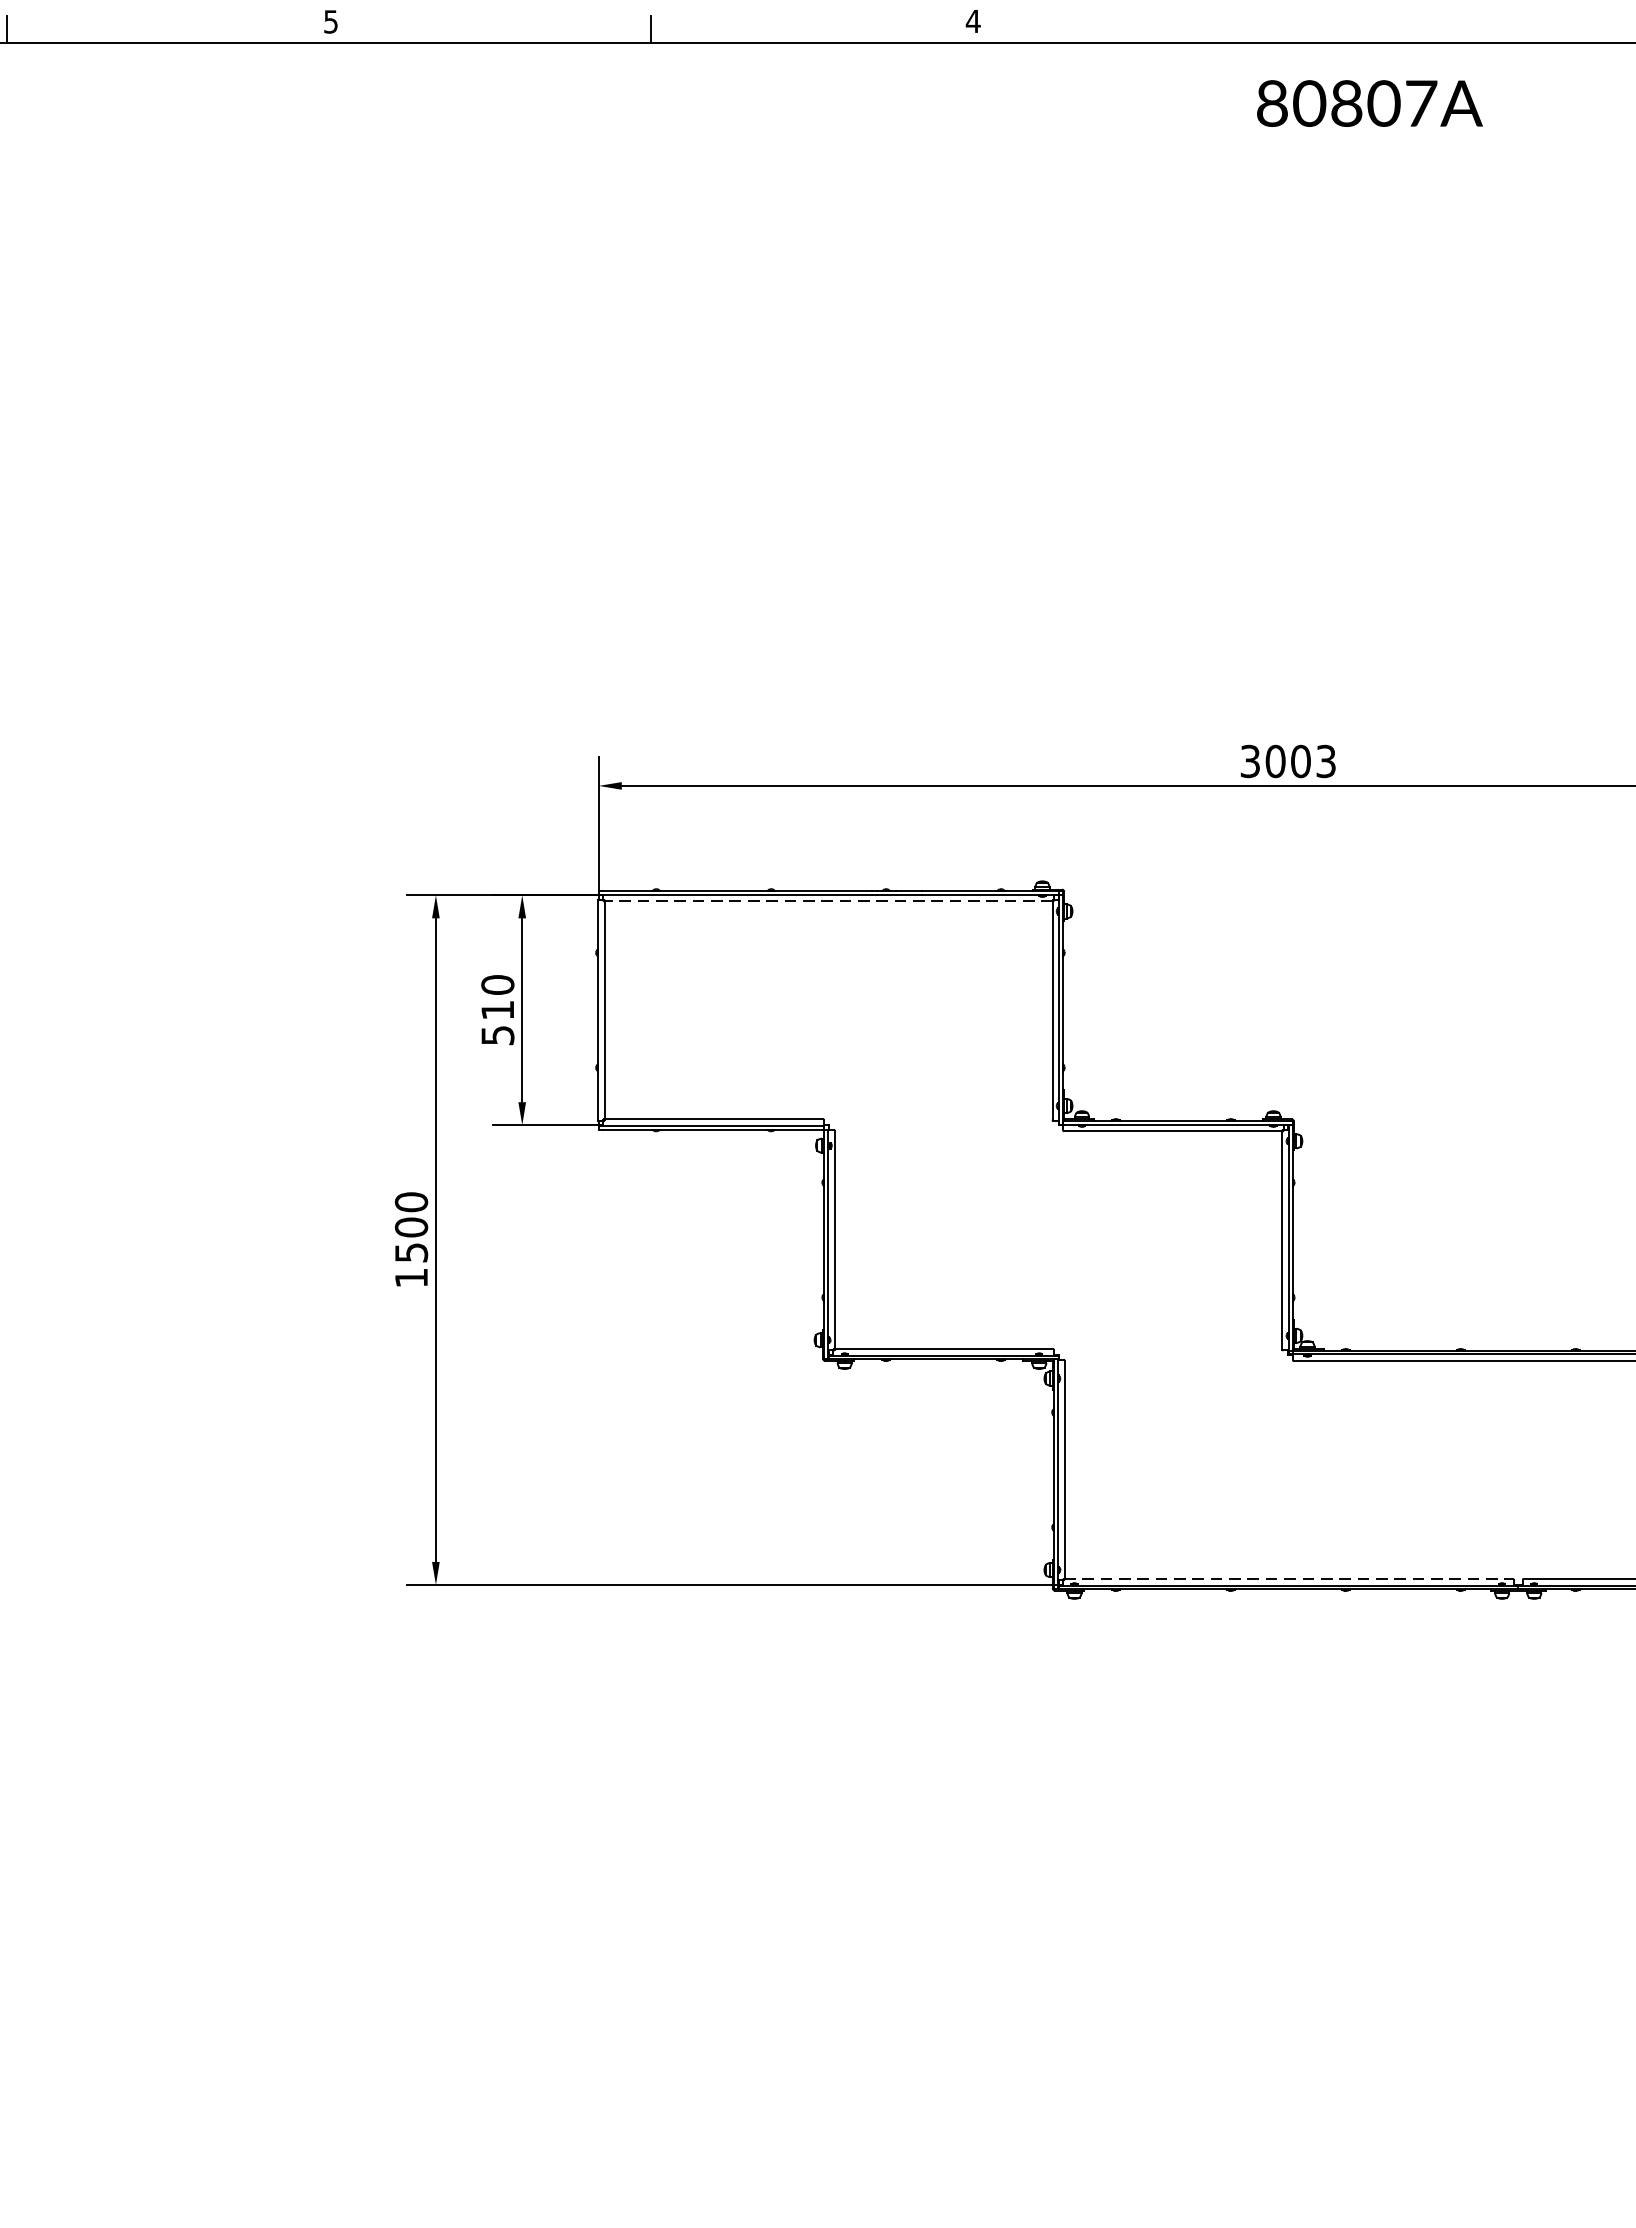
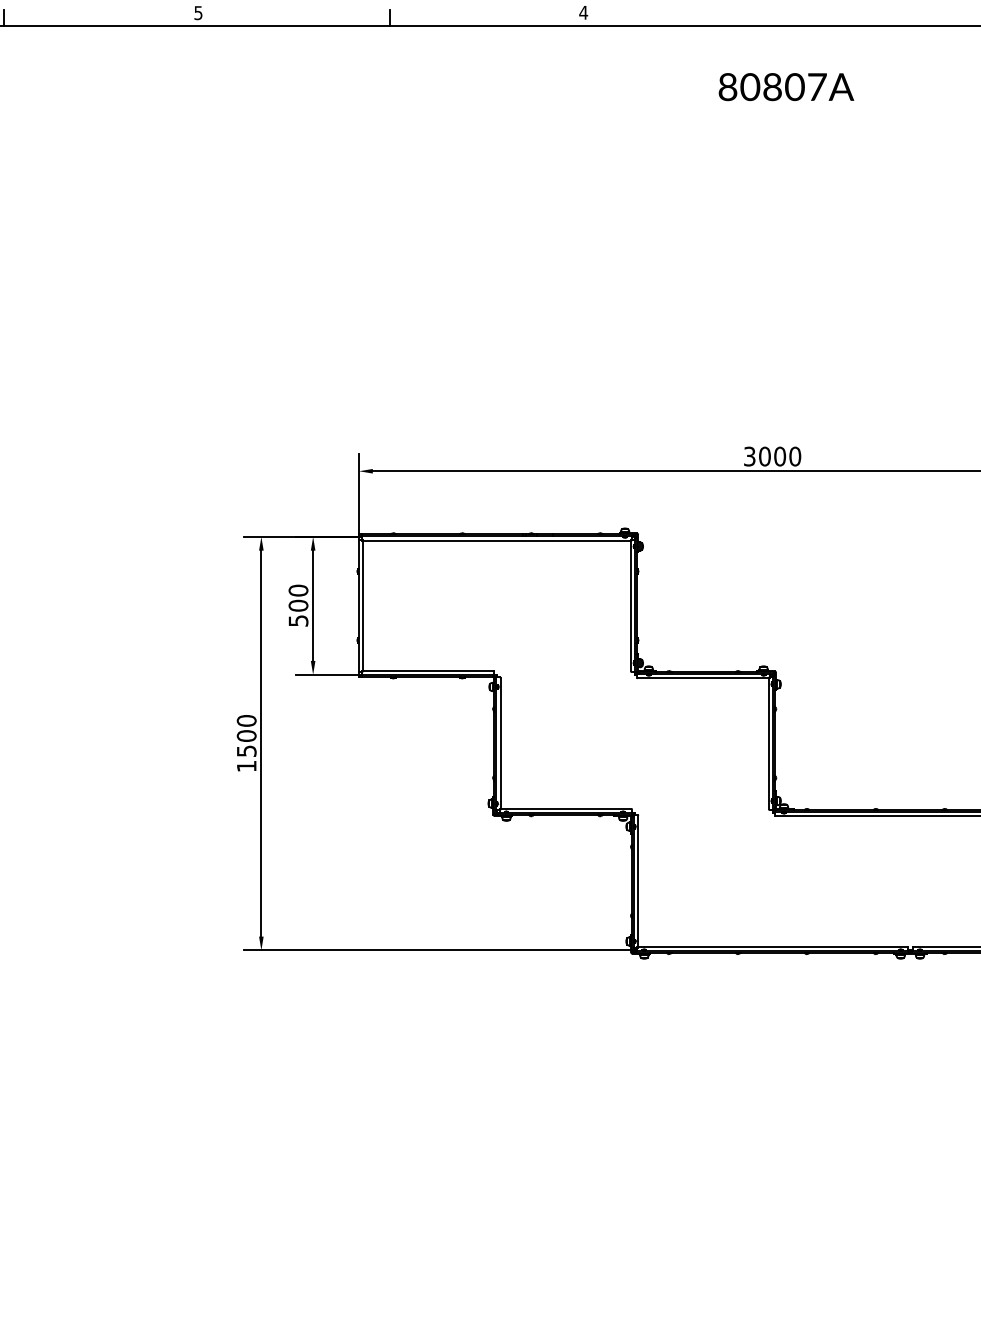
text: (1369, 104) -> (786, 87), moved
text: (1326, 761) -> (795, 456), 3003 -> 3000
line: (828, 901) -> (496, 540), dashed -> solid
text: (497, 1009) -> (298, 605), 510 -> 500
line: (1288, 1578) -> (772, 946), dashed -> solid

